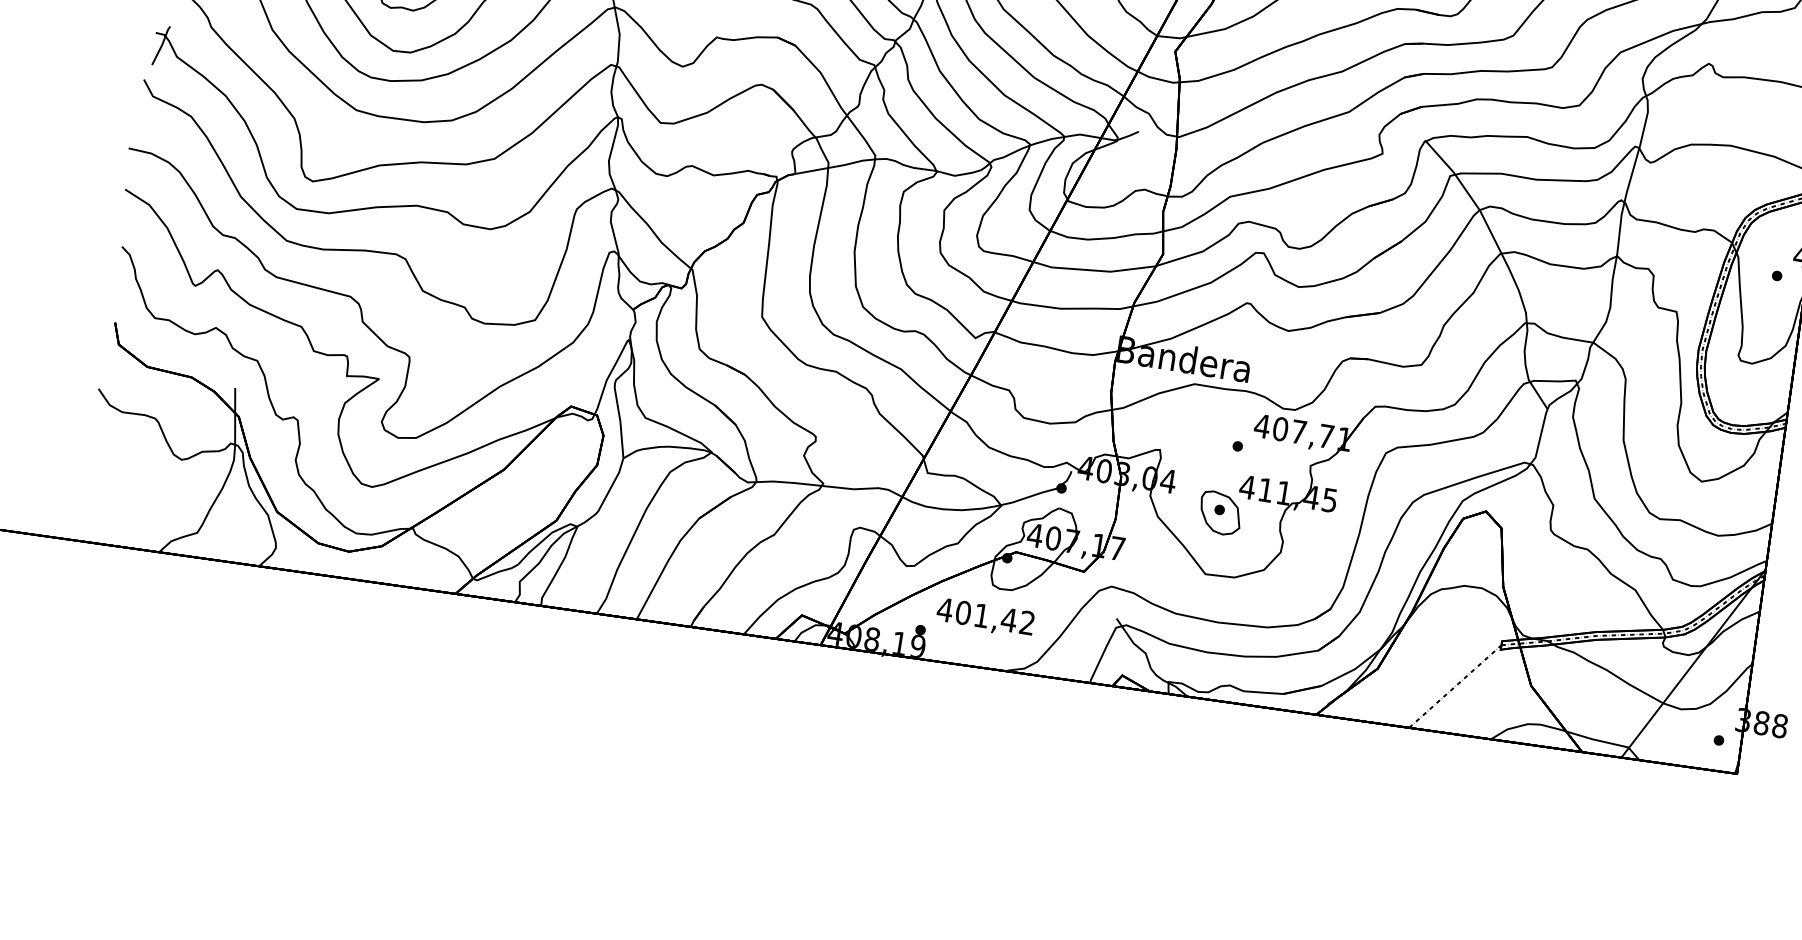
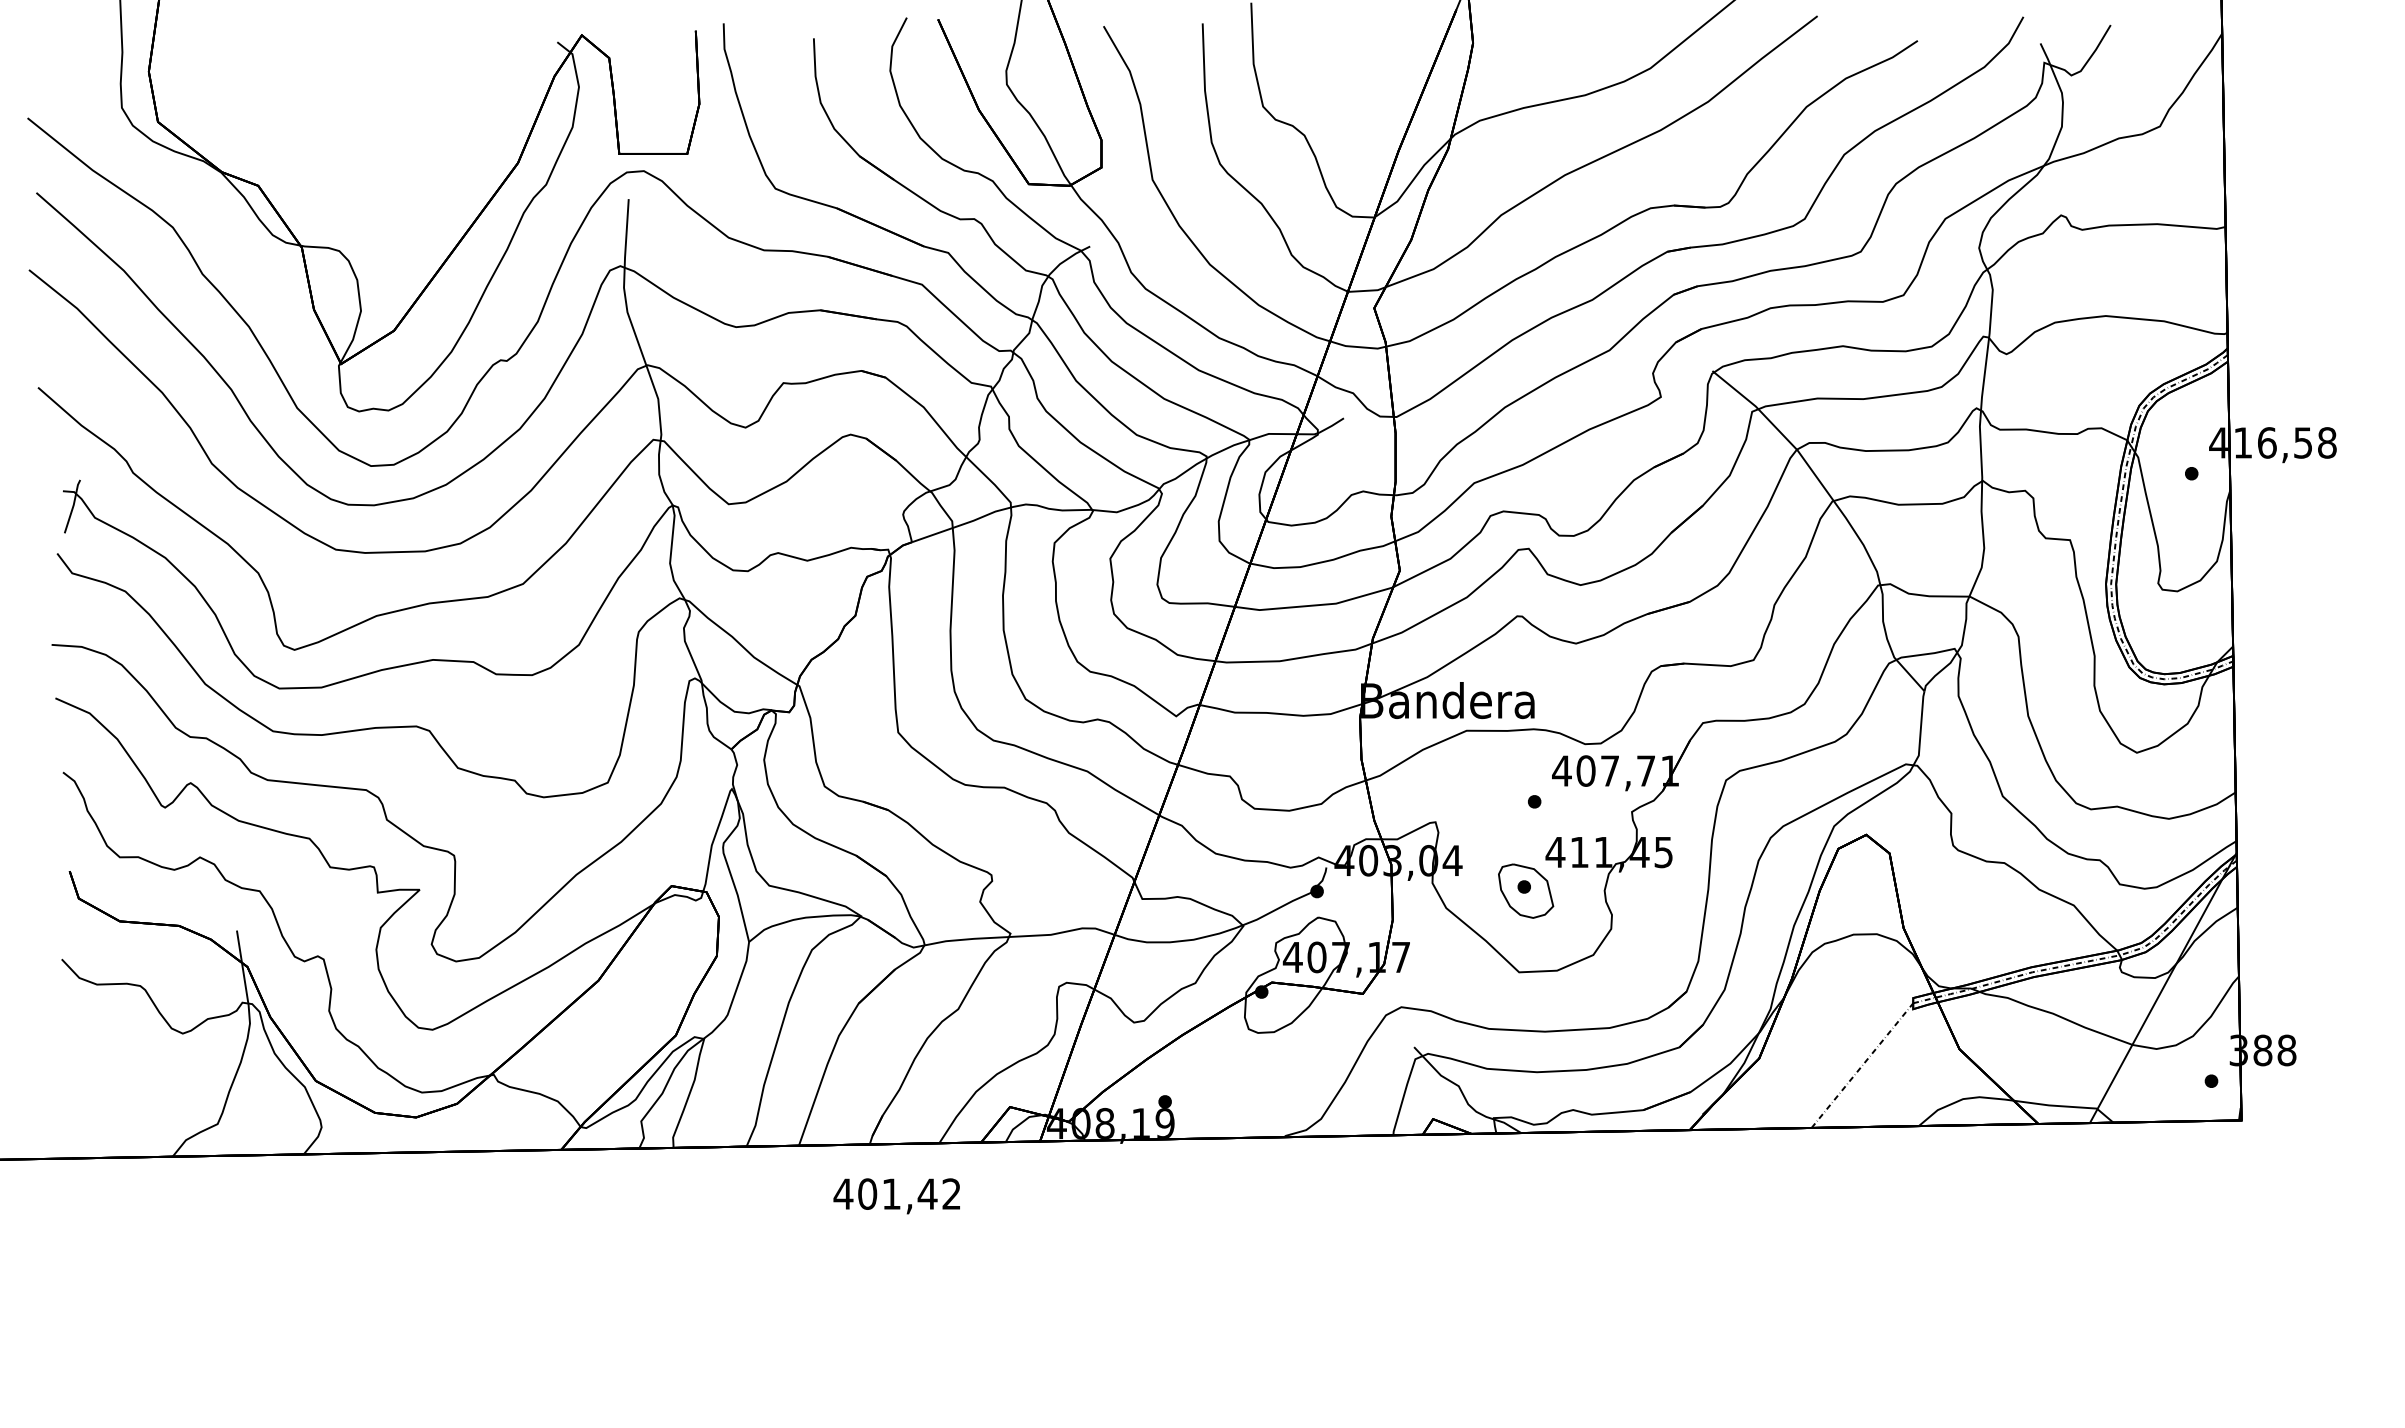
text: (985, 618) -> (896, 1196), moved

